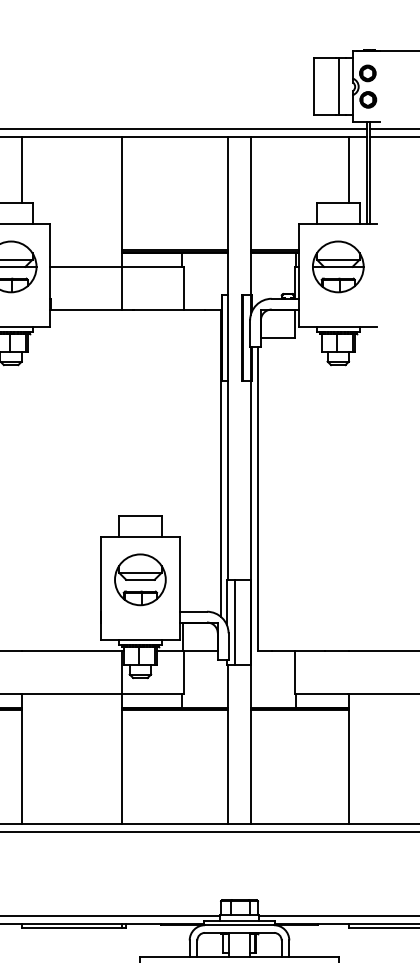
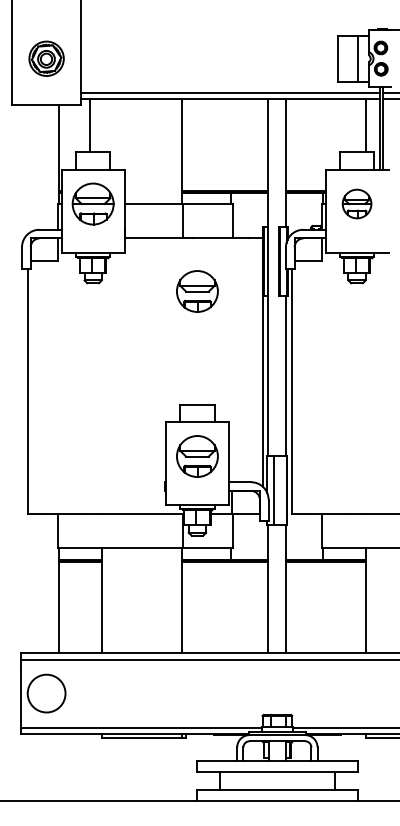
line: (22, 169) -> (90, 125), moved
part: (337, 266) -> (356, 203), size x0.7
part: (140, 375) -> (197, 291), added

